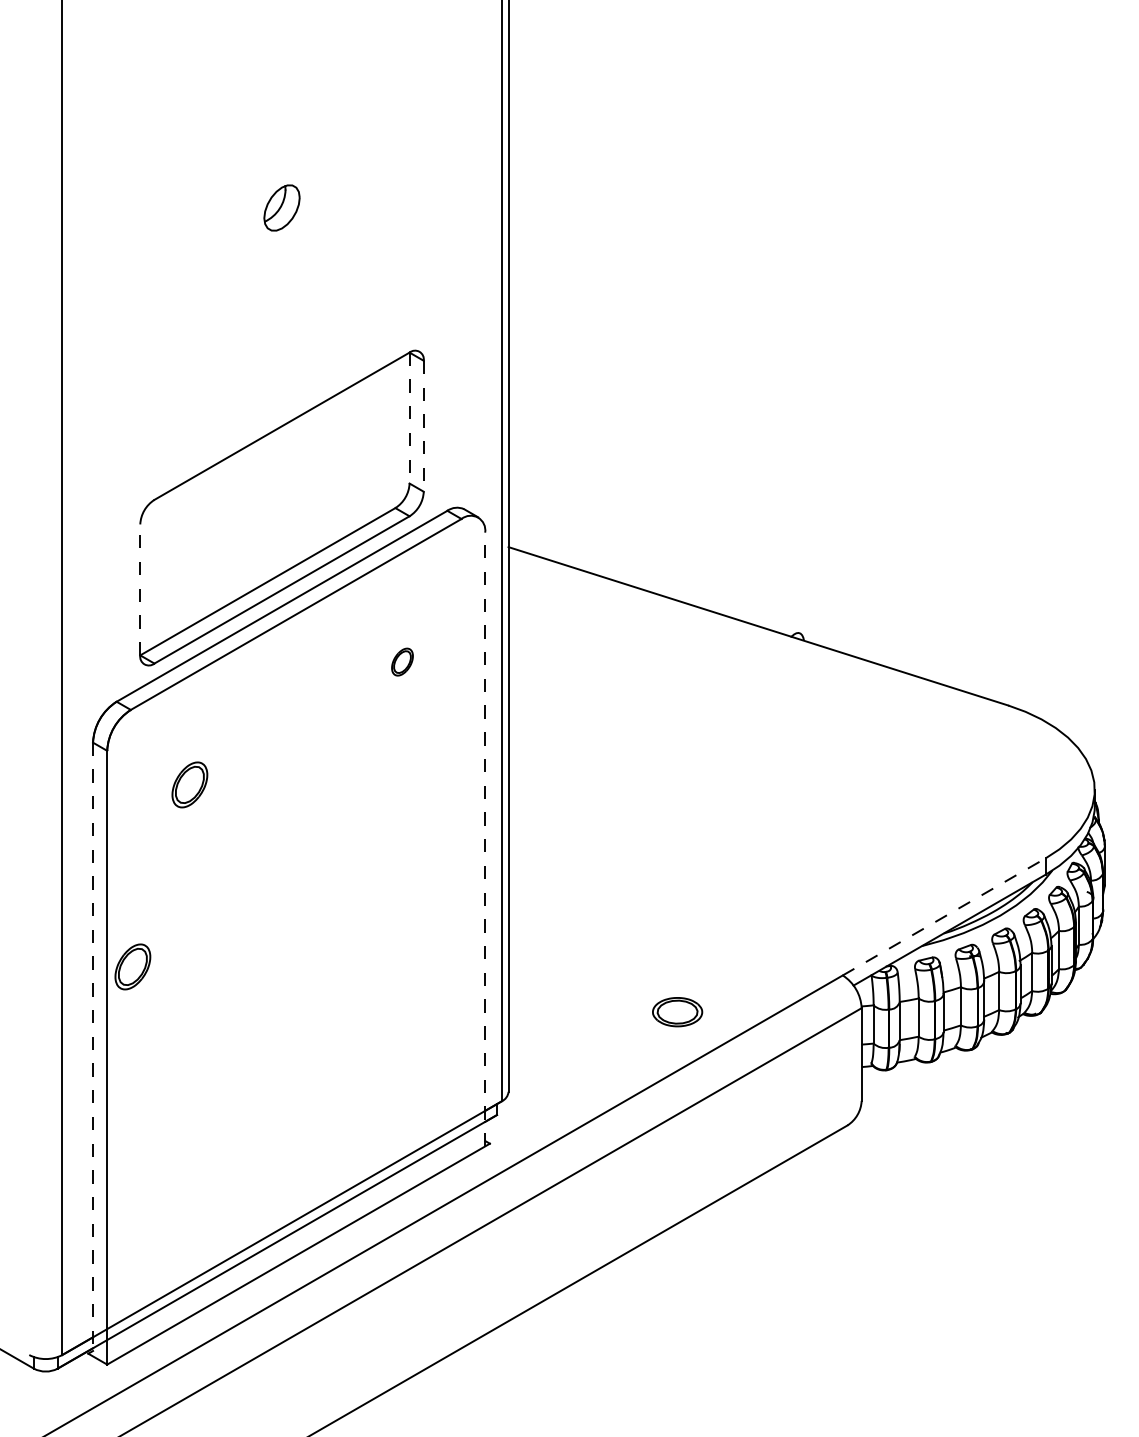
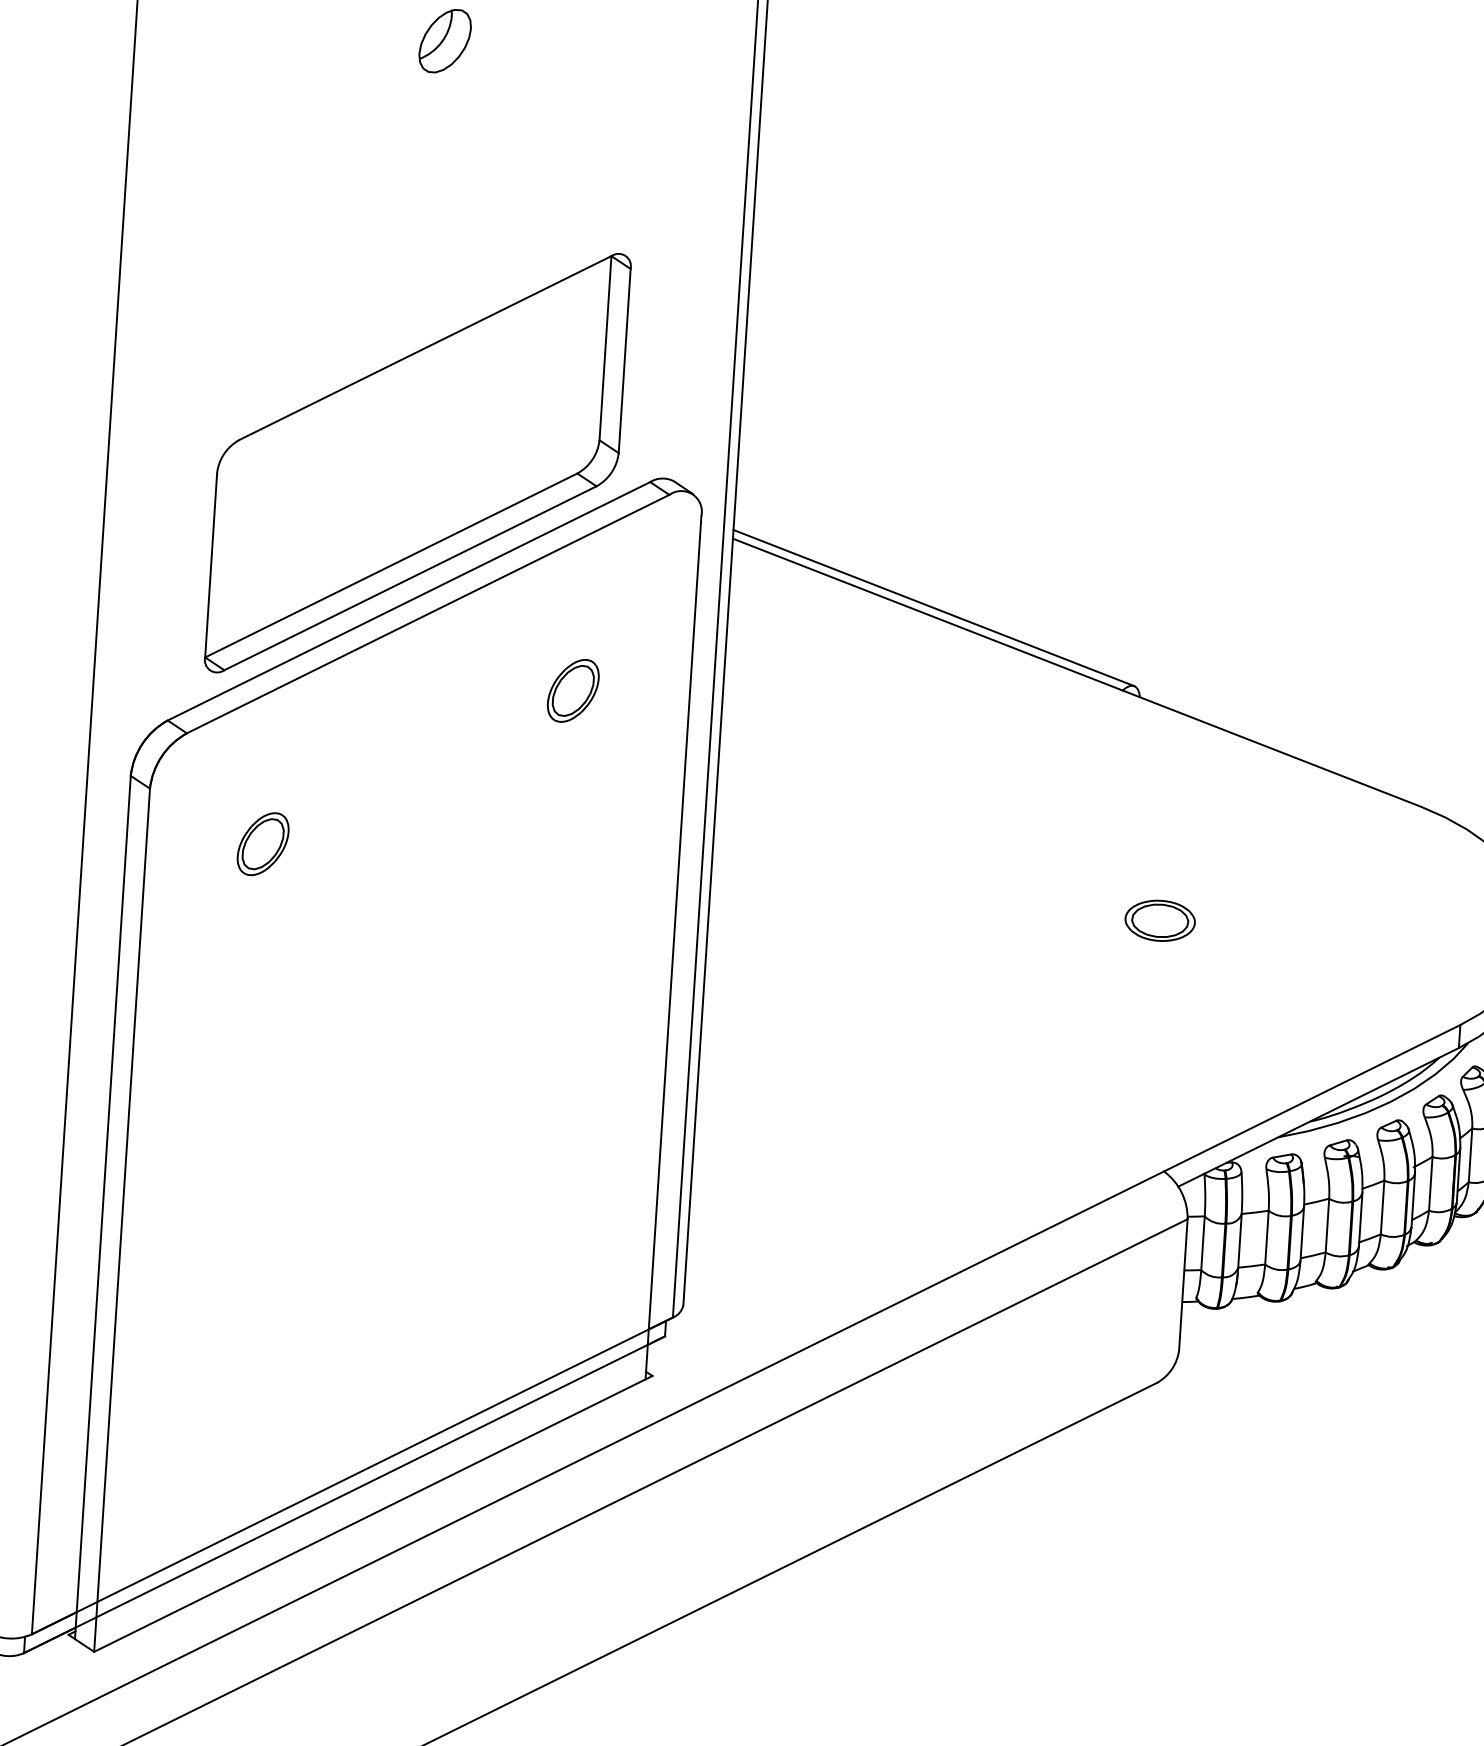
line: (409, 418) -> (605, 348), dashed -> solid
line: (423, 426) -> (624, 361), dashed -> solid
line: (653, 586) -> (933, 607), added
line: (140, 589) -> (211, 564), dashed -> solid
part: (402, 661) -> (573, 689), size x1.67
line: (485, 839) -> (673, 947), dashed -> solid
line: (944, 916) -> (1312, 1097), dashed -> solid
part: (132, 966) -> (165, 1094), removed
part: (677, 1012) -> (1160, 921), moved
line: (93, 1049) -> (103, 1207), dashed -> solid

